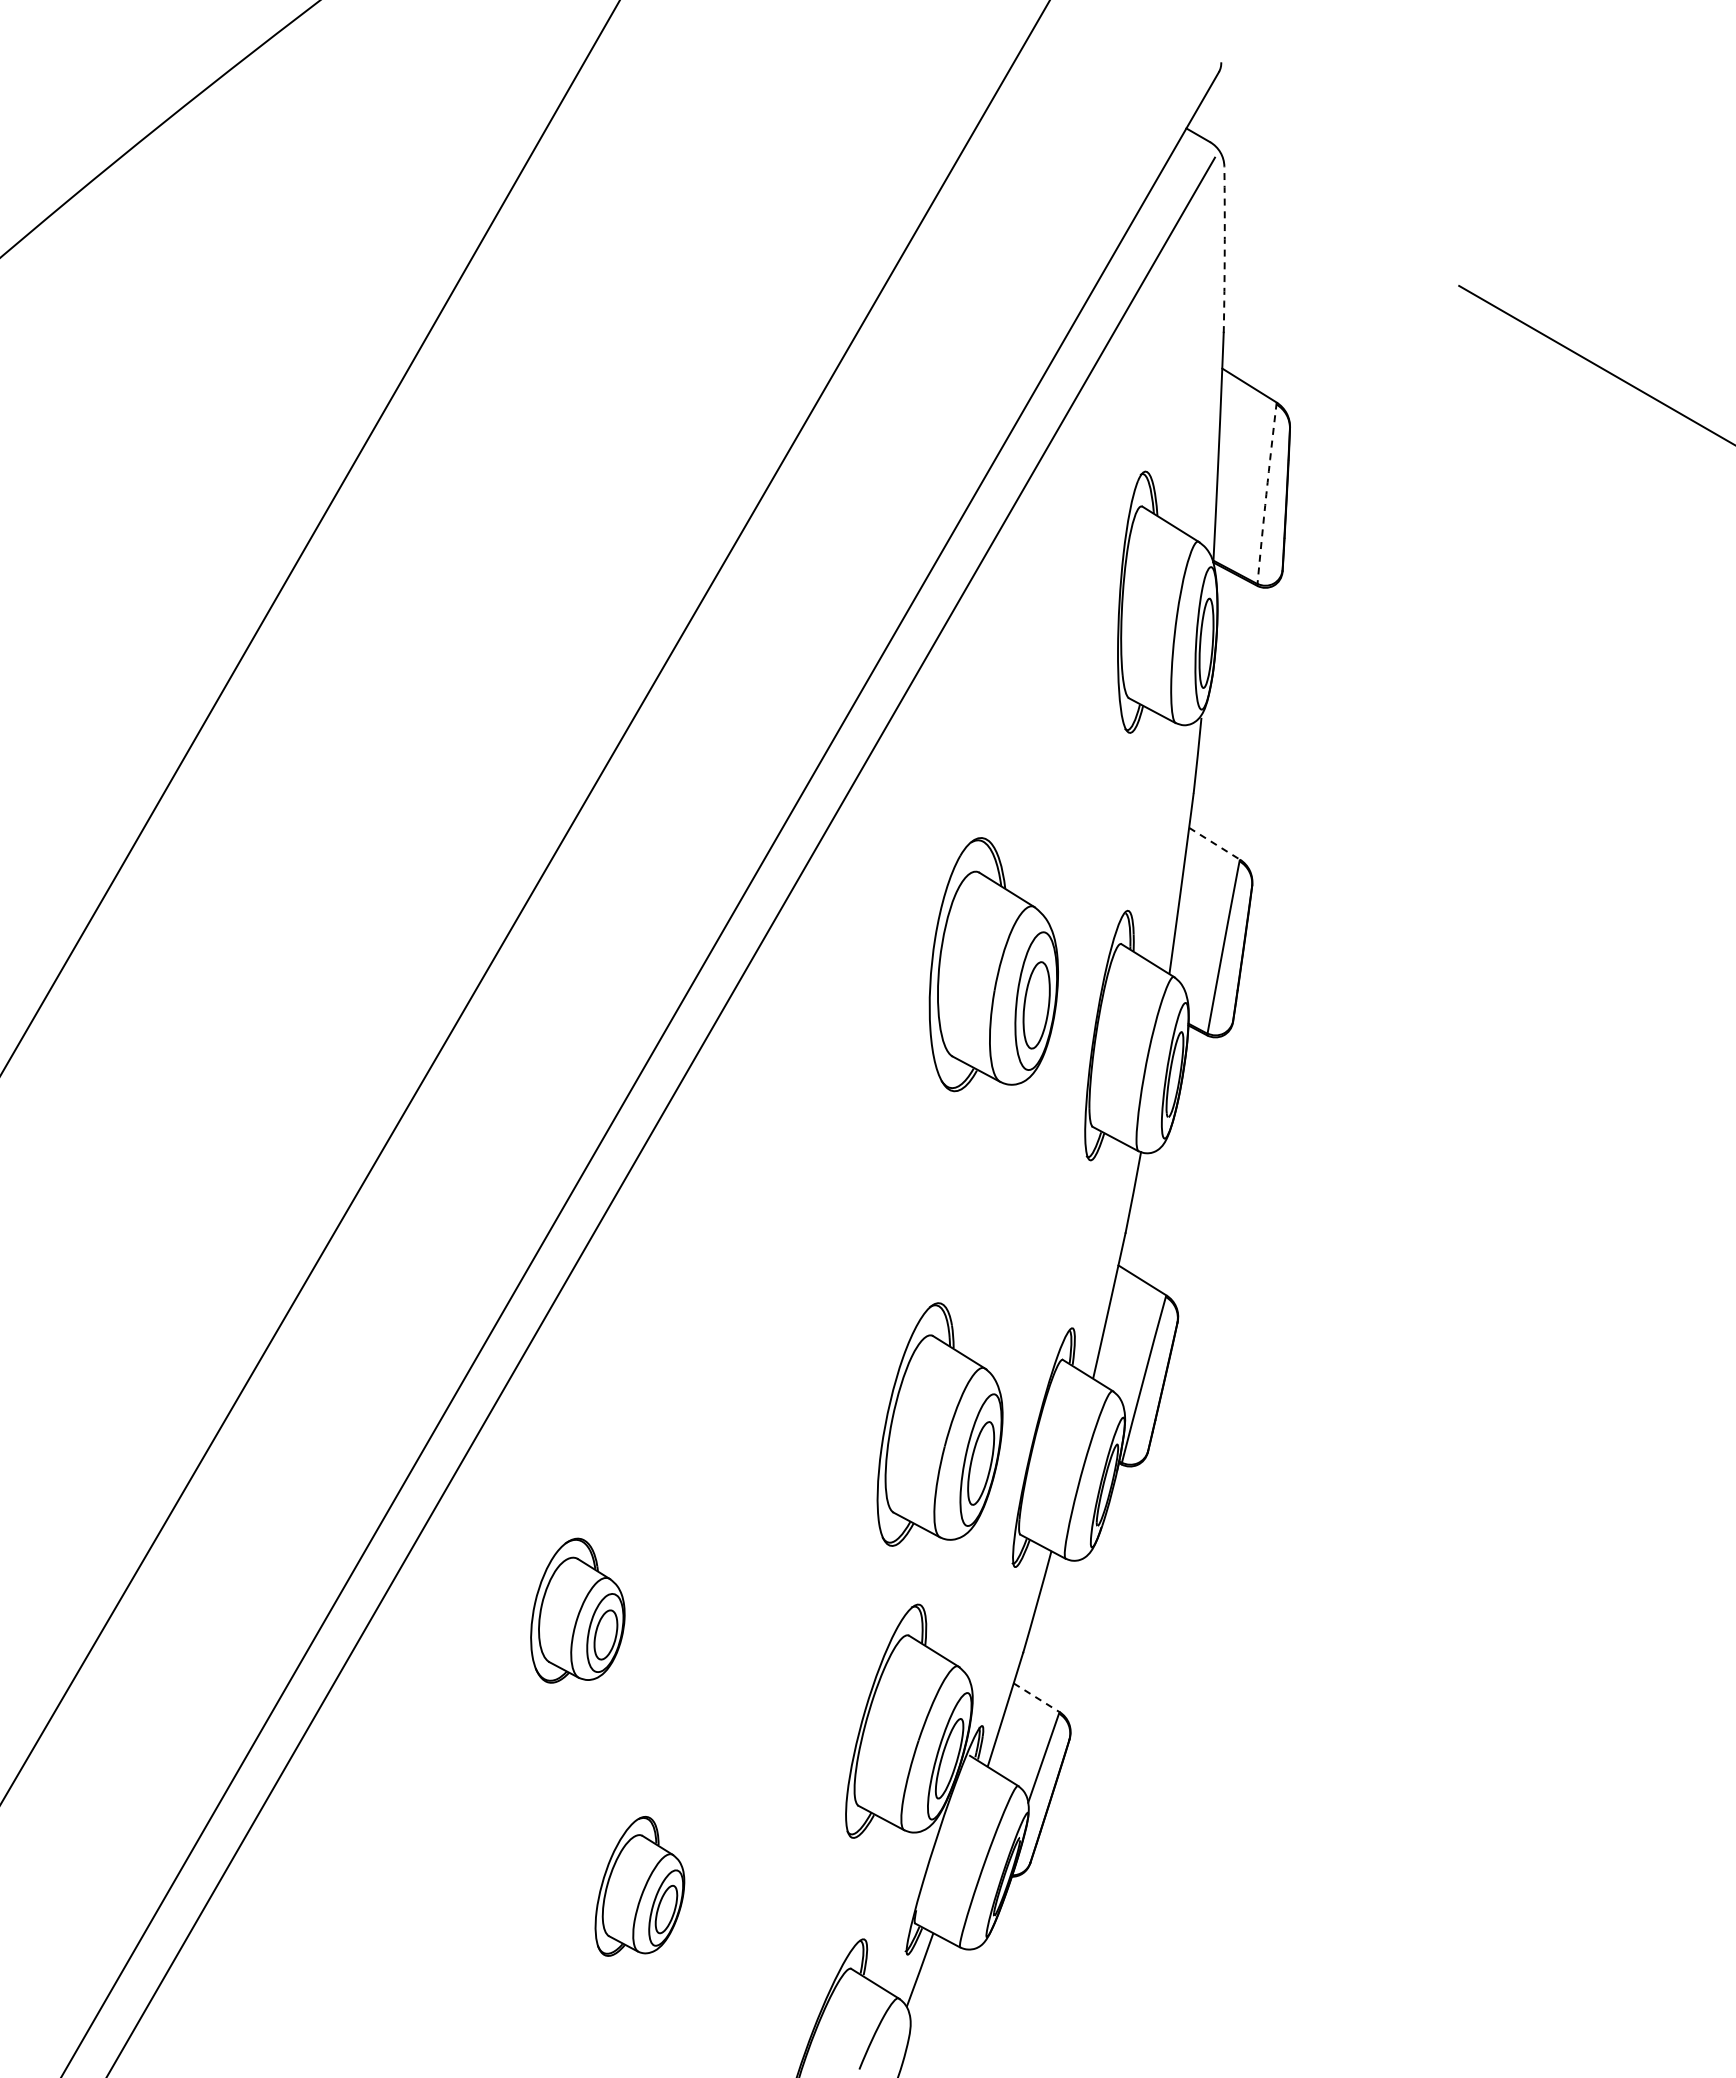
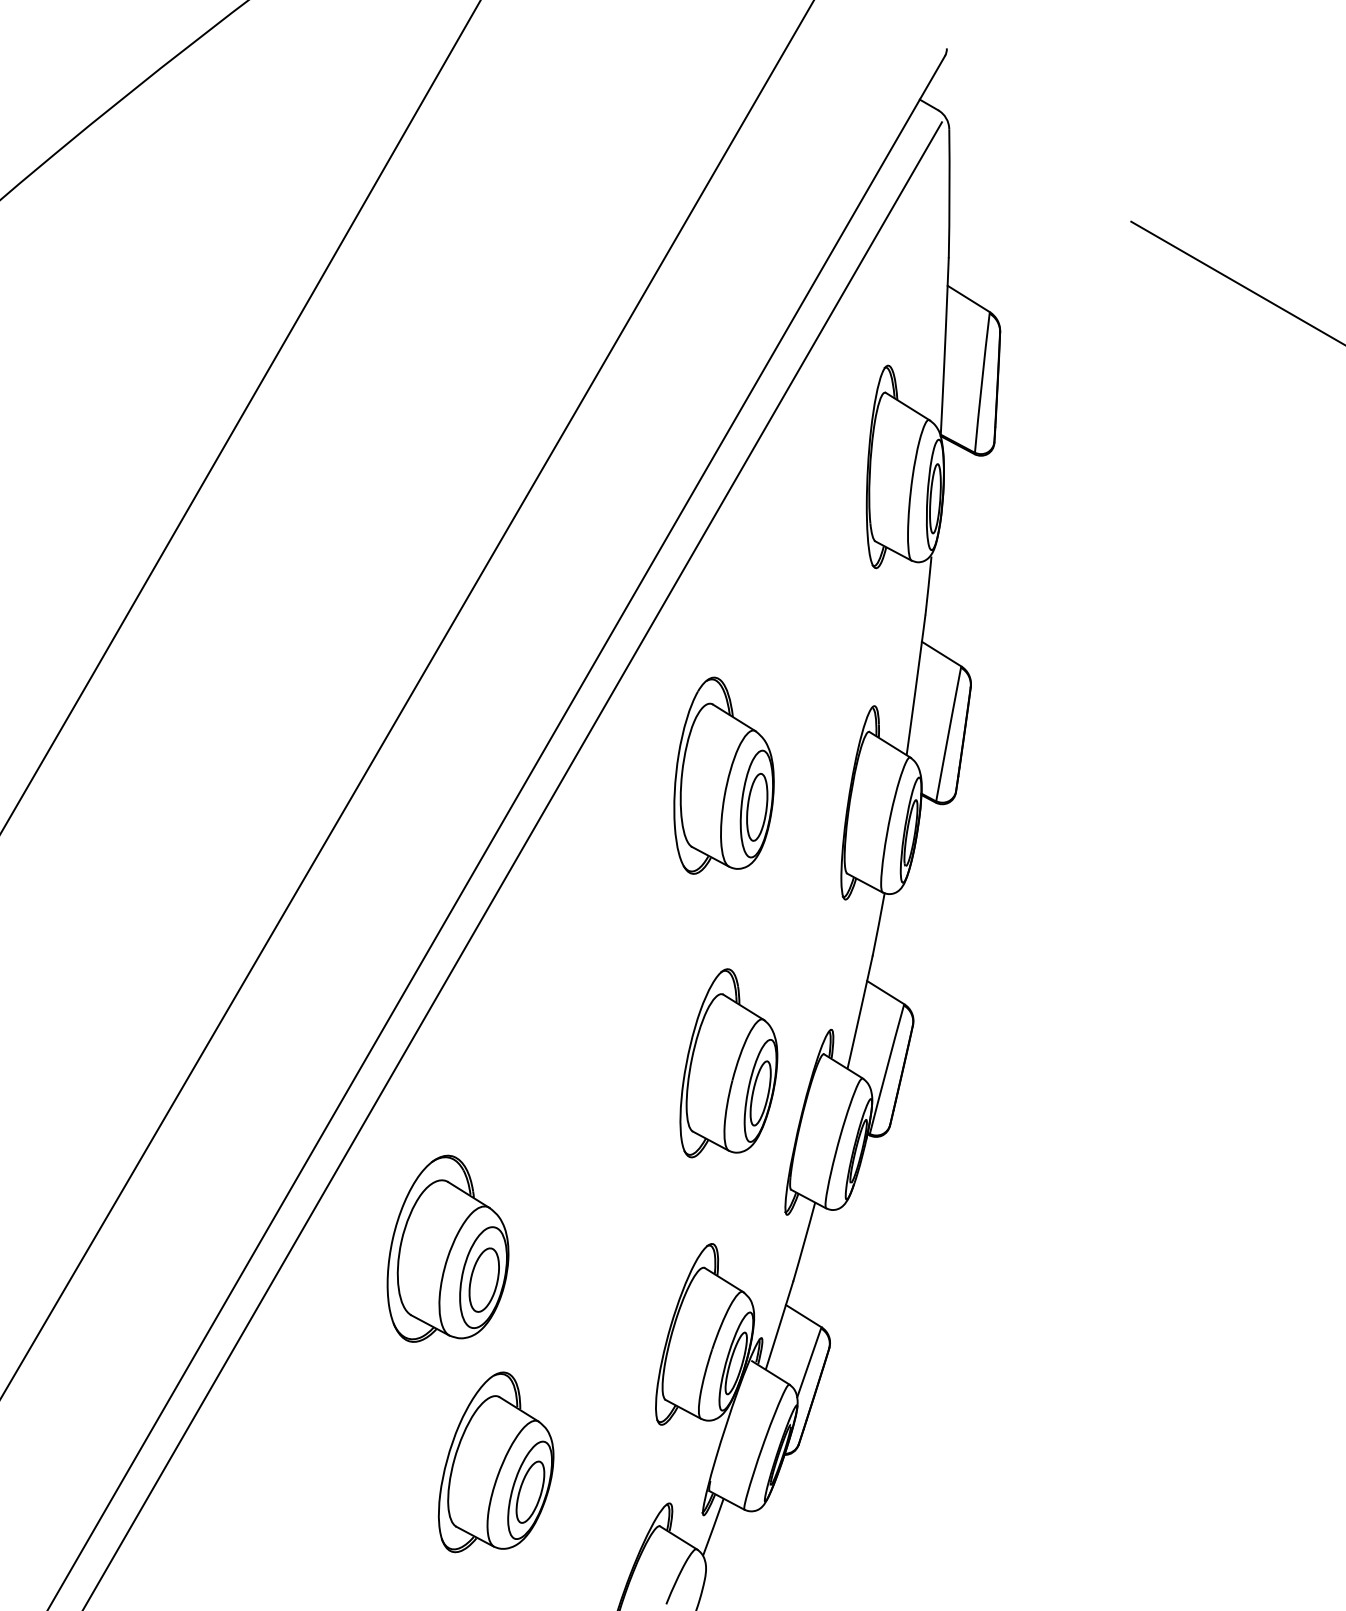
arc: (1224, 249) -> (949, 193), dashed -> solid
arc: (1266, 494) -> (981, 383), dashed -> solid
line: (1215, 844) -> (942, 654), dashed -> solid
part: (993, 964) -> (723, 775), moved
part: (939, 1424) -> (728, 1063), moved
part: (577, 1610) -> (447, 1248), size x1.67
line: (1037, 1698) -> (804, 1316), dashed -> solid
part: (639, 1886) -> (495, 1462), size x1.67

